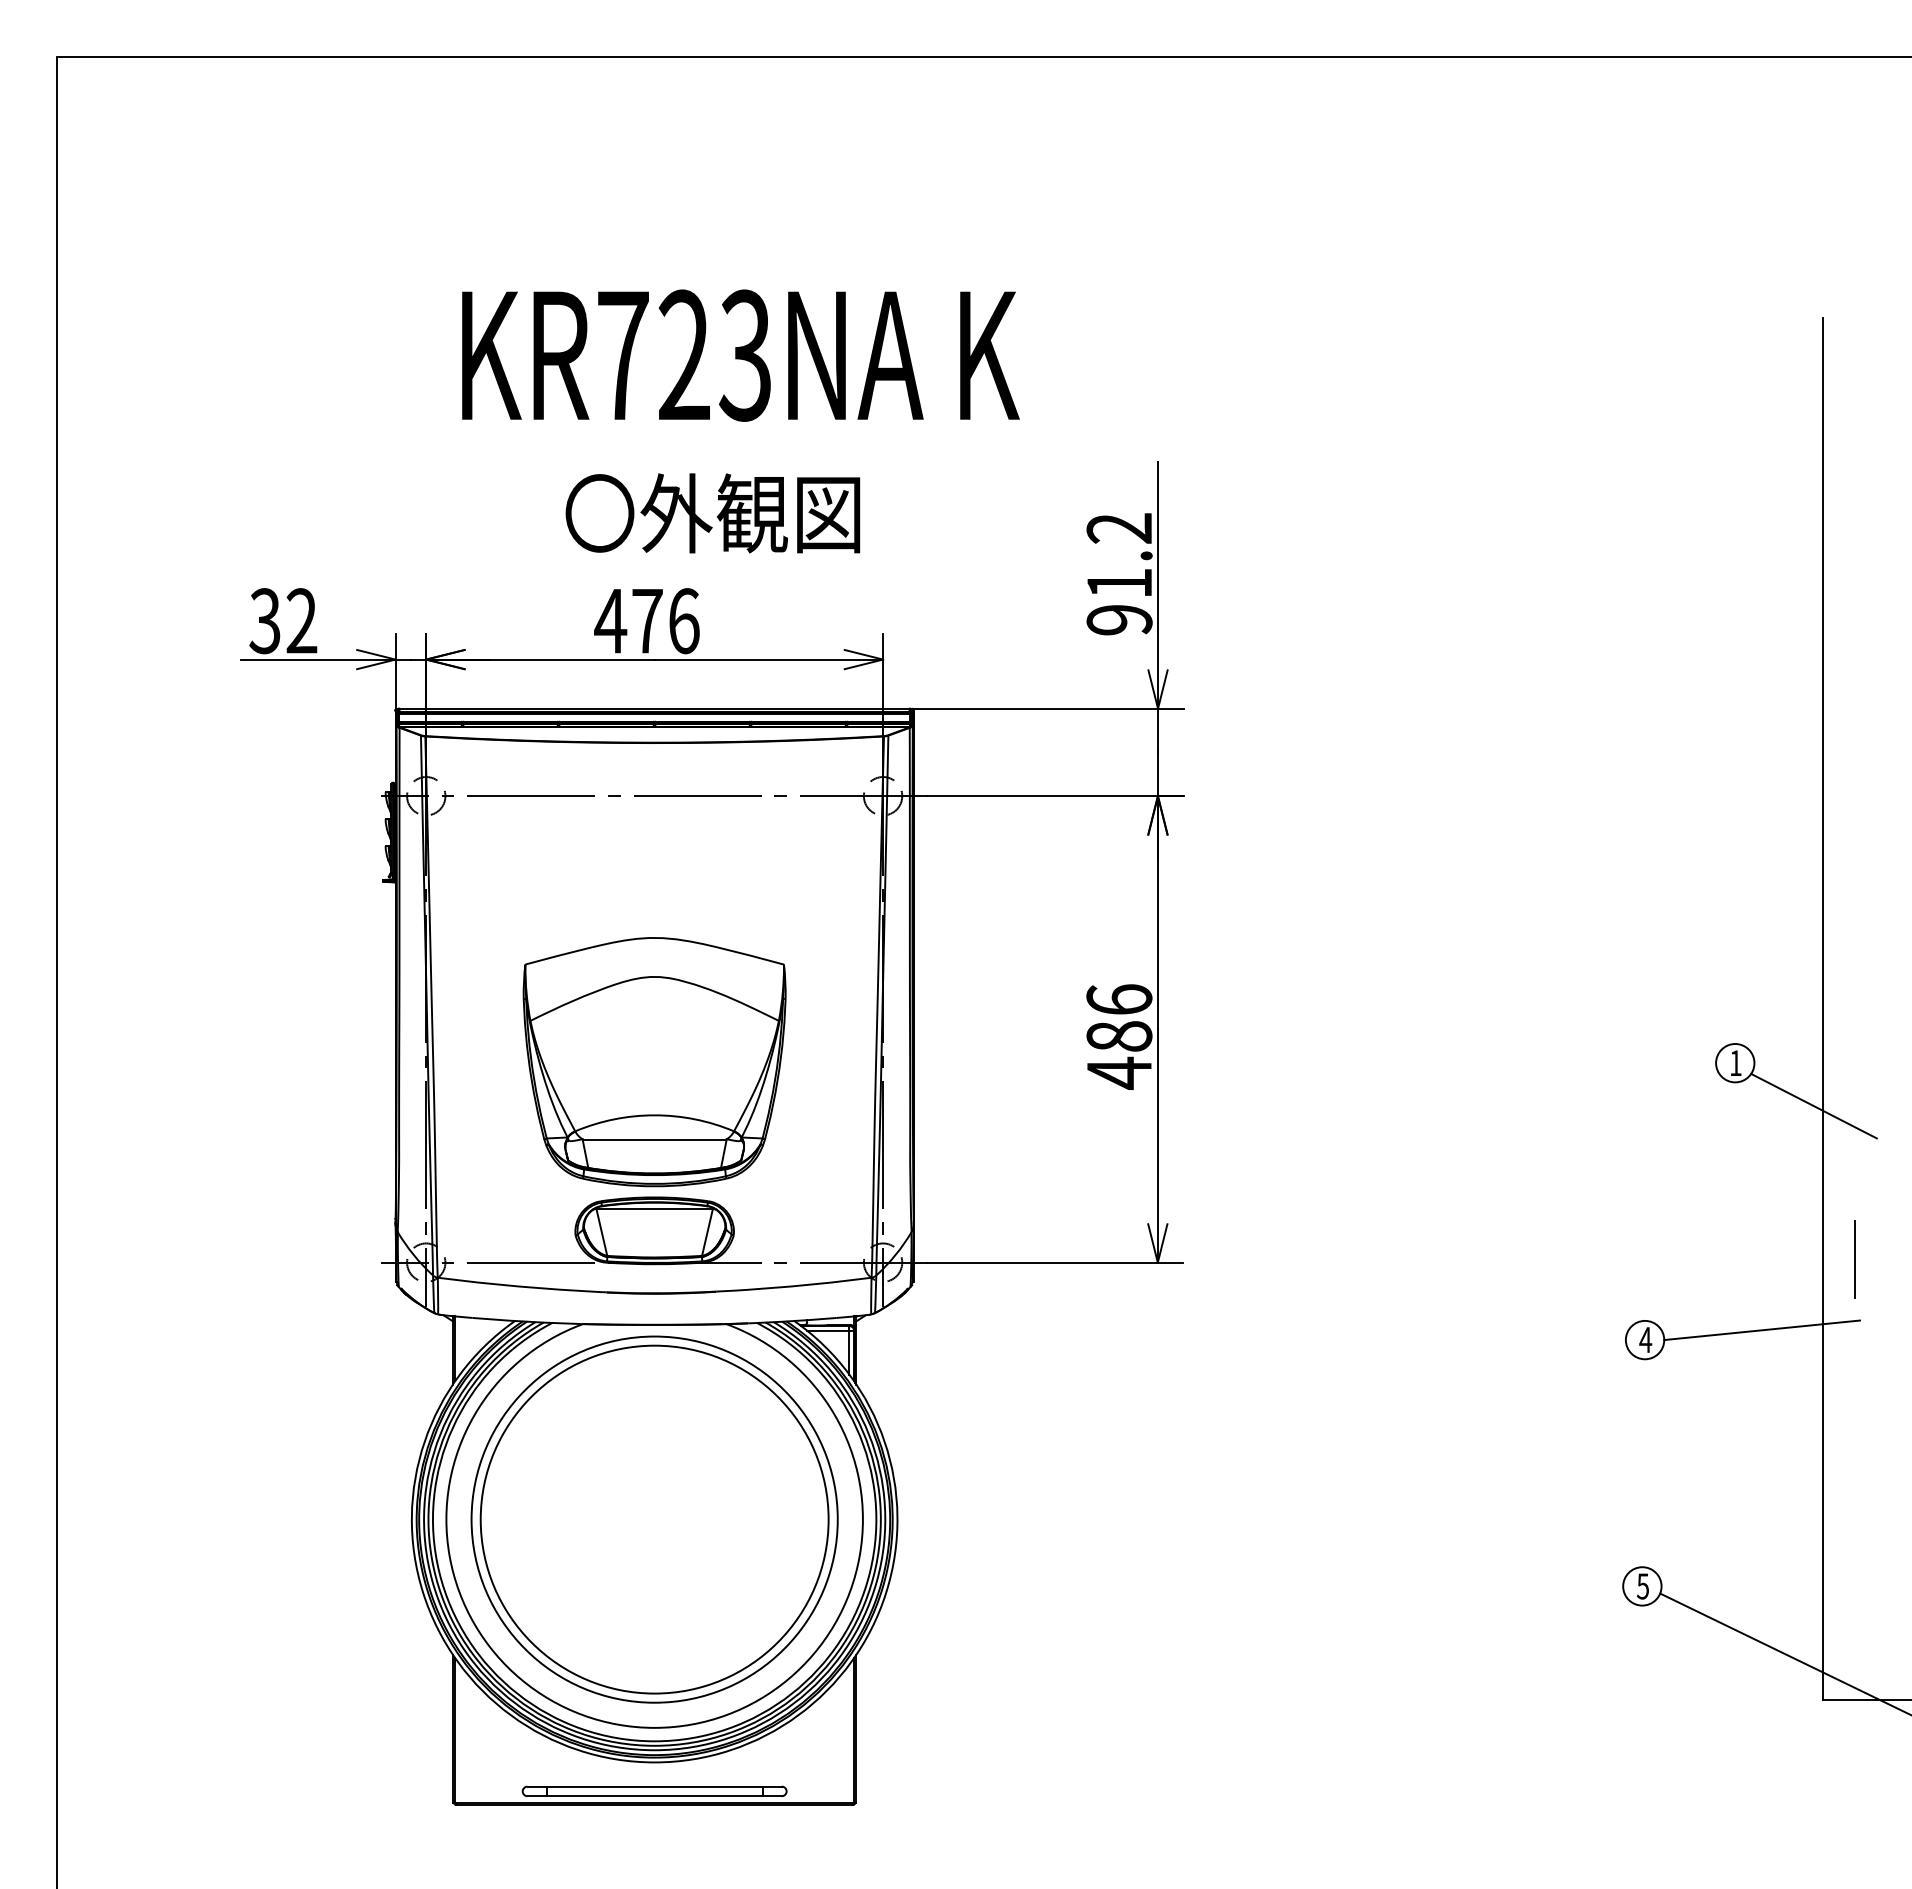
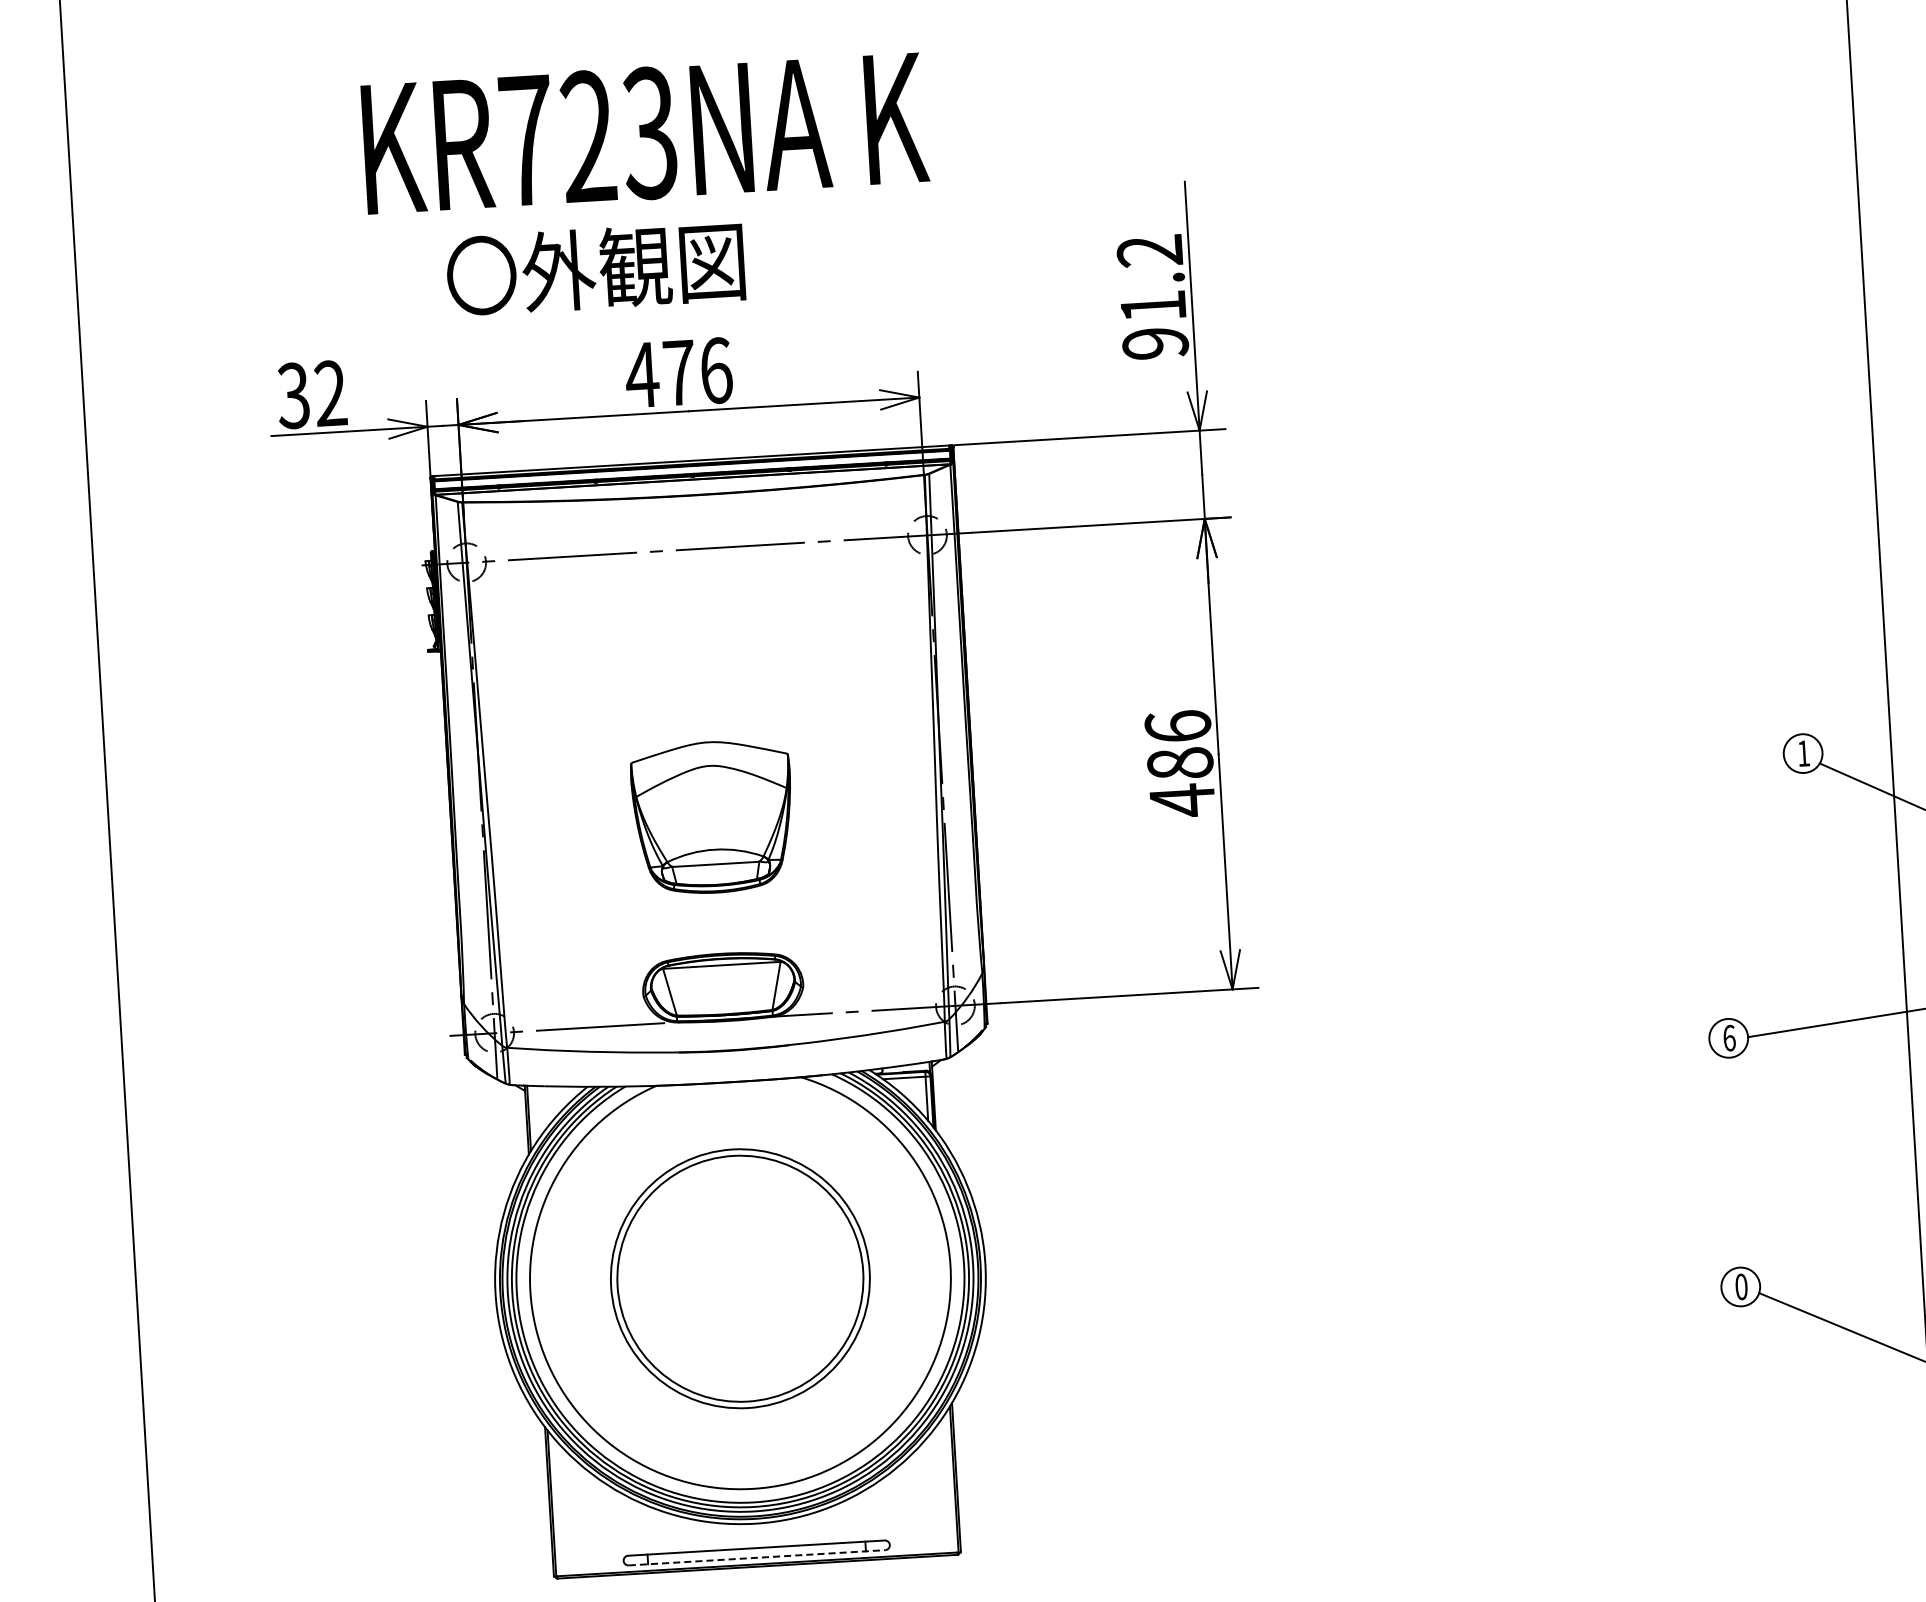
text: (740, 355) -> (644, 133), moved
text: (712, 513) -> (595, 268), moved
part: (654, 1062) -> (712, 817), size x0.6
text: (1645, 1339) -> (1729, 1037), 4 -> 6
part: (654, 1519) -> (740, 1278), size x0.7
text: (1642, 1586) -> (1740, 1287), 5 -> 0
line: (655, 1796) -> (757, 1558), solid -> dashed

